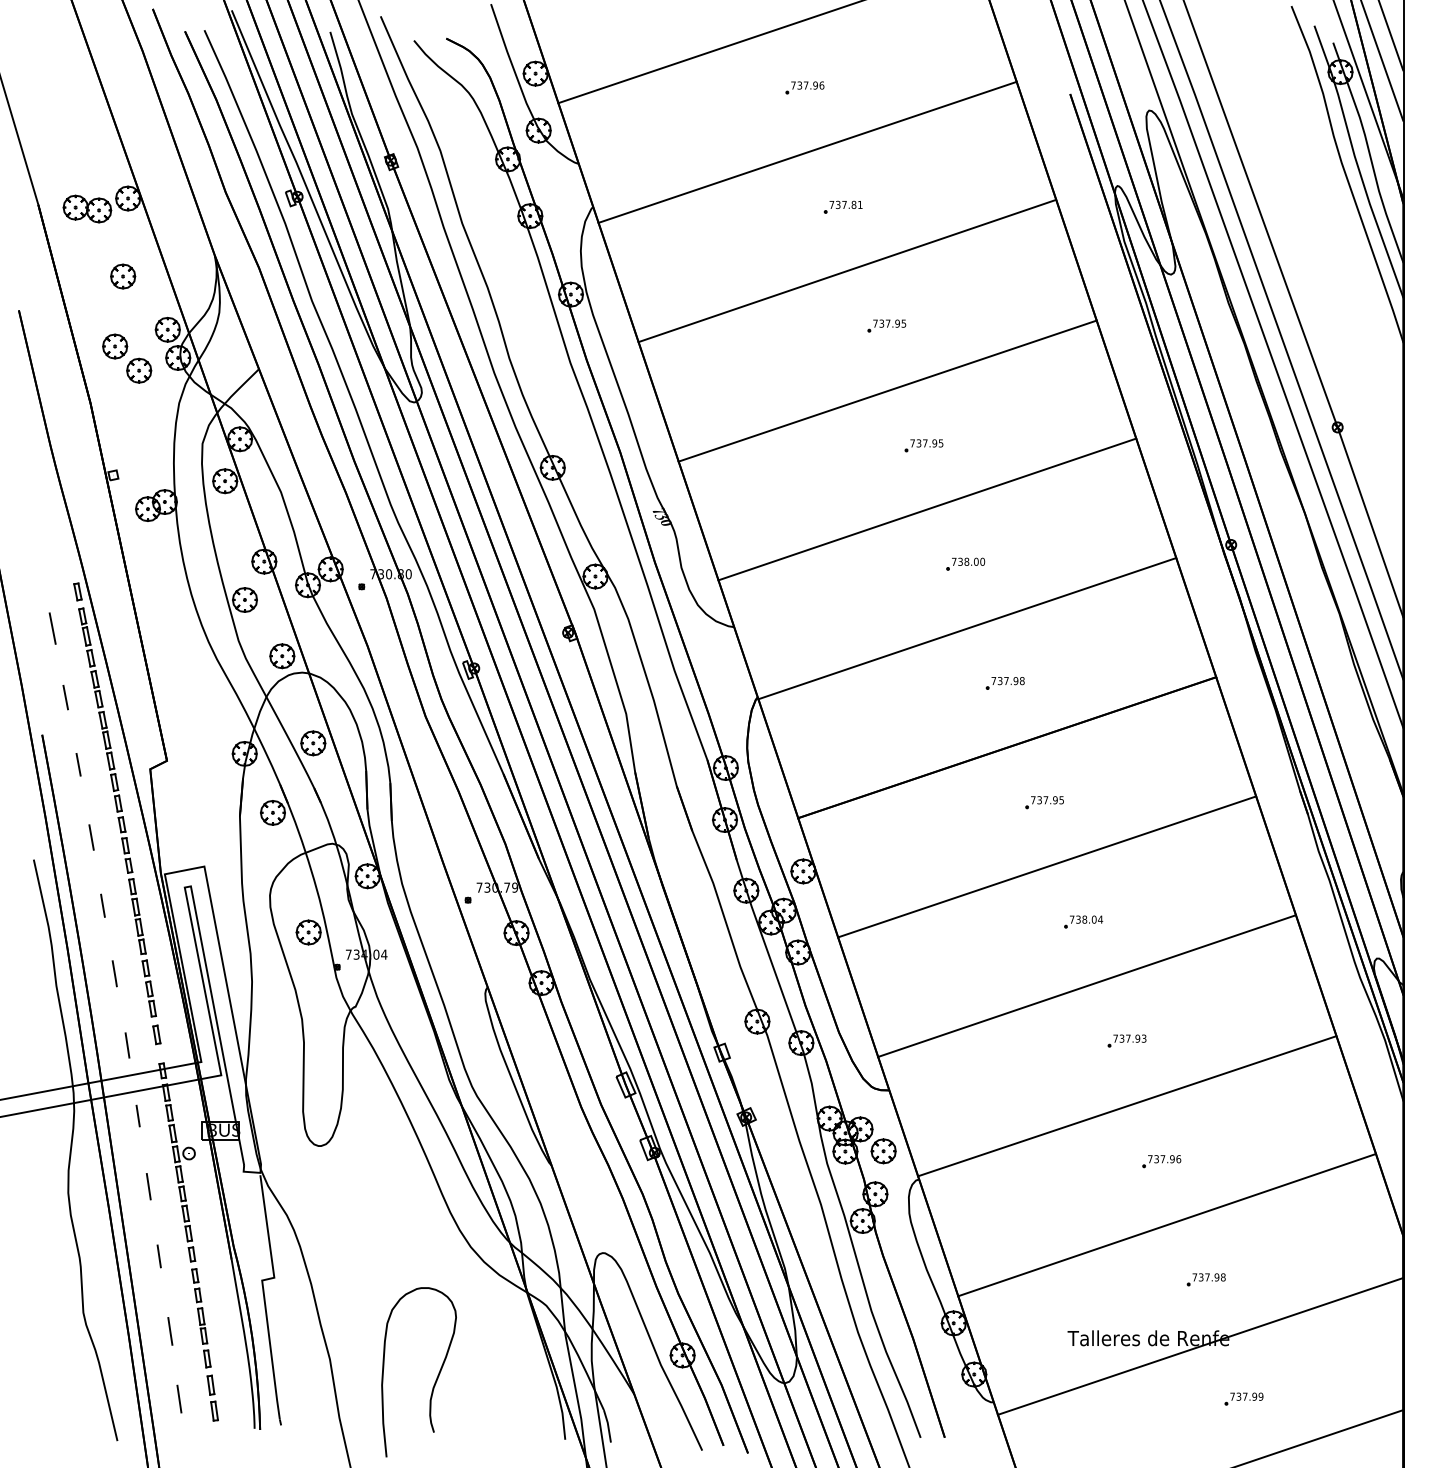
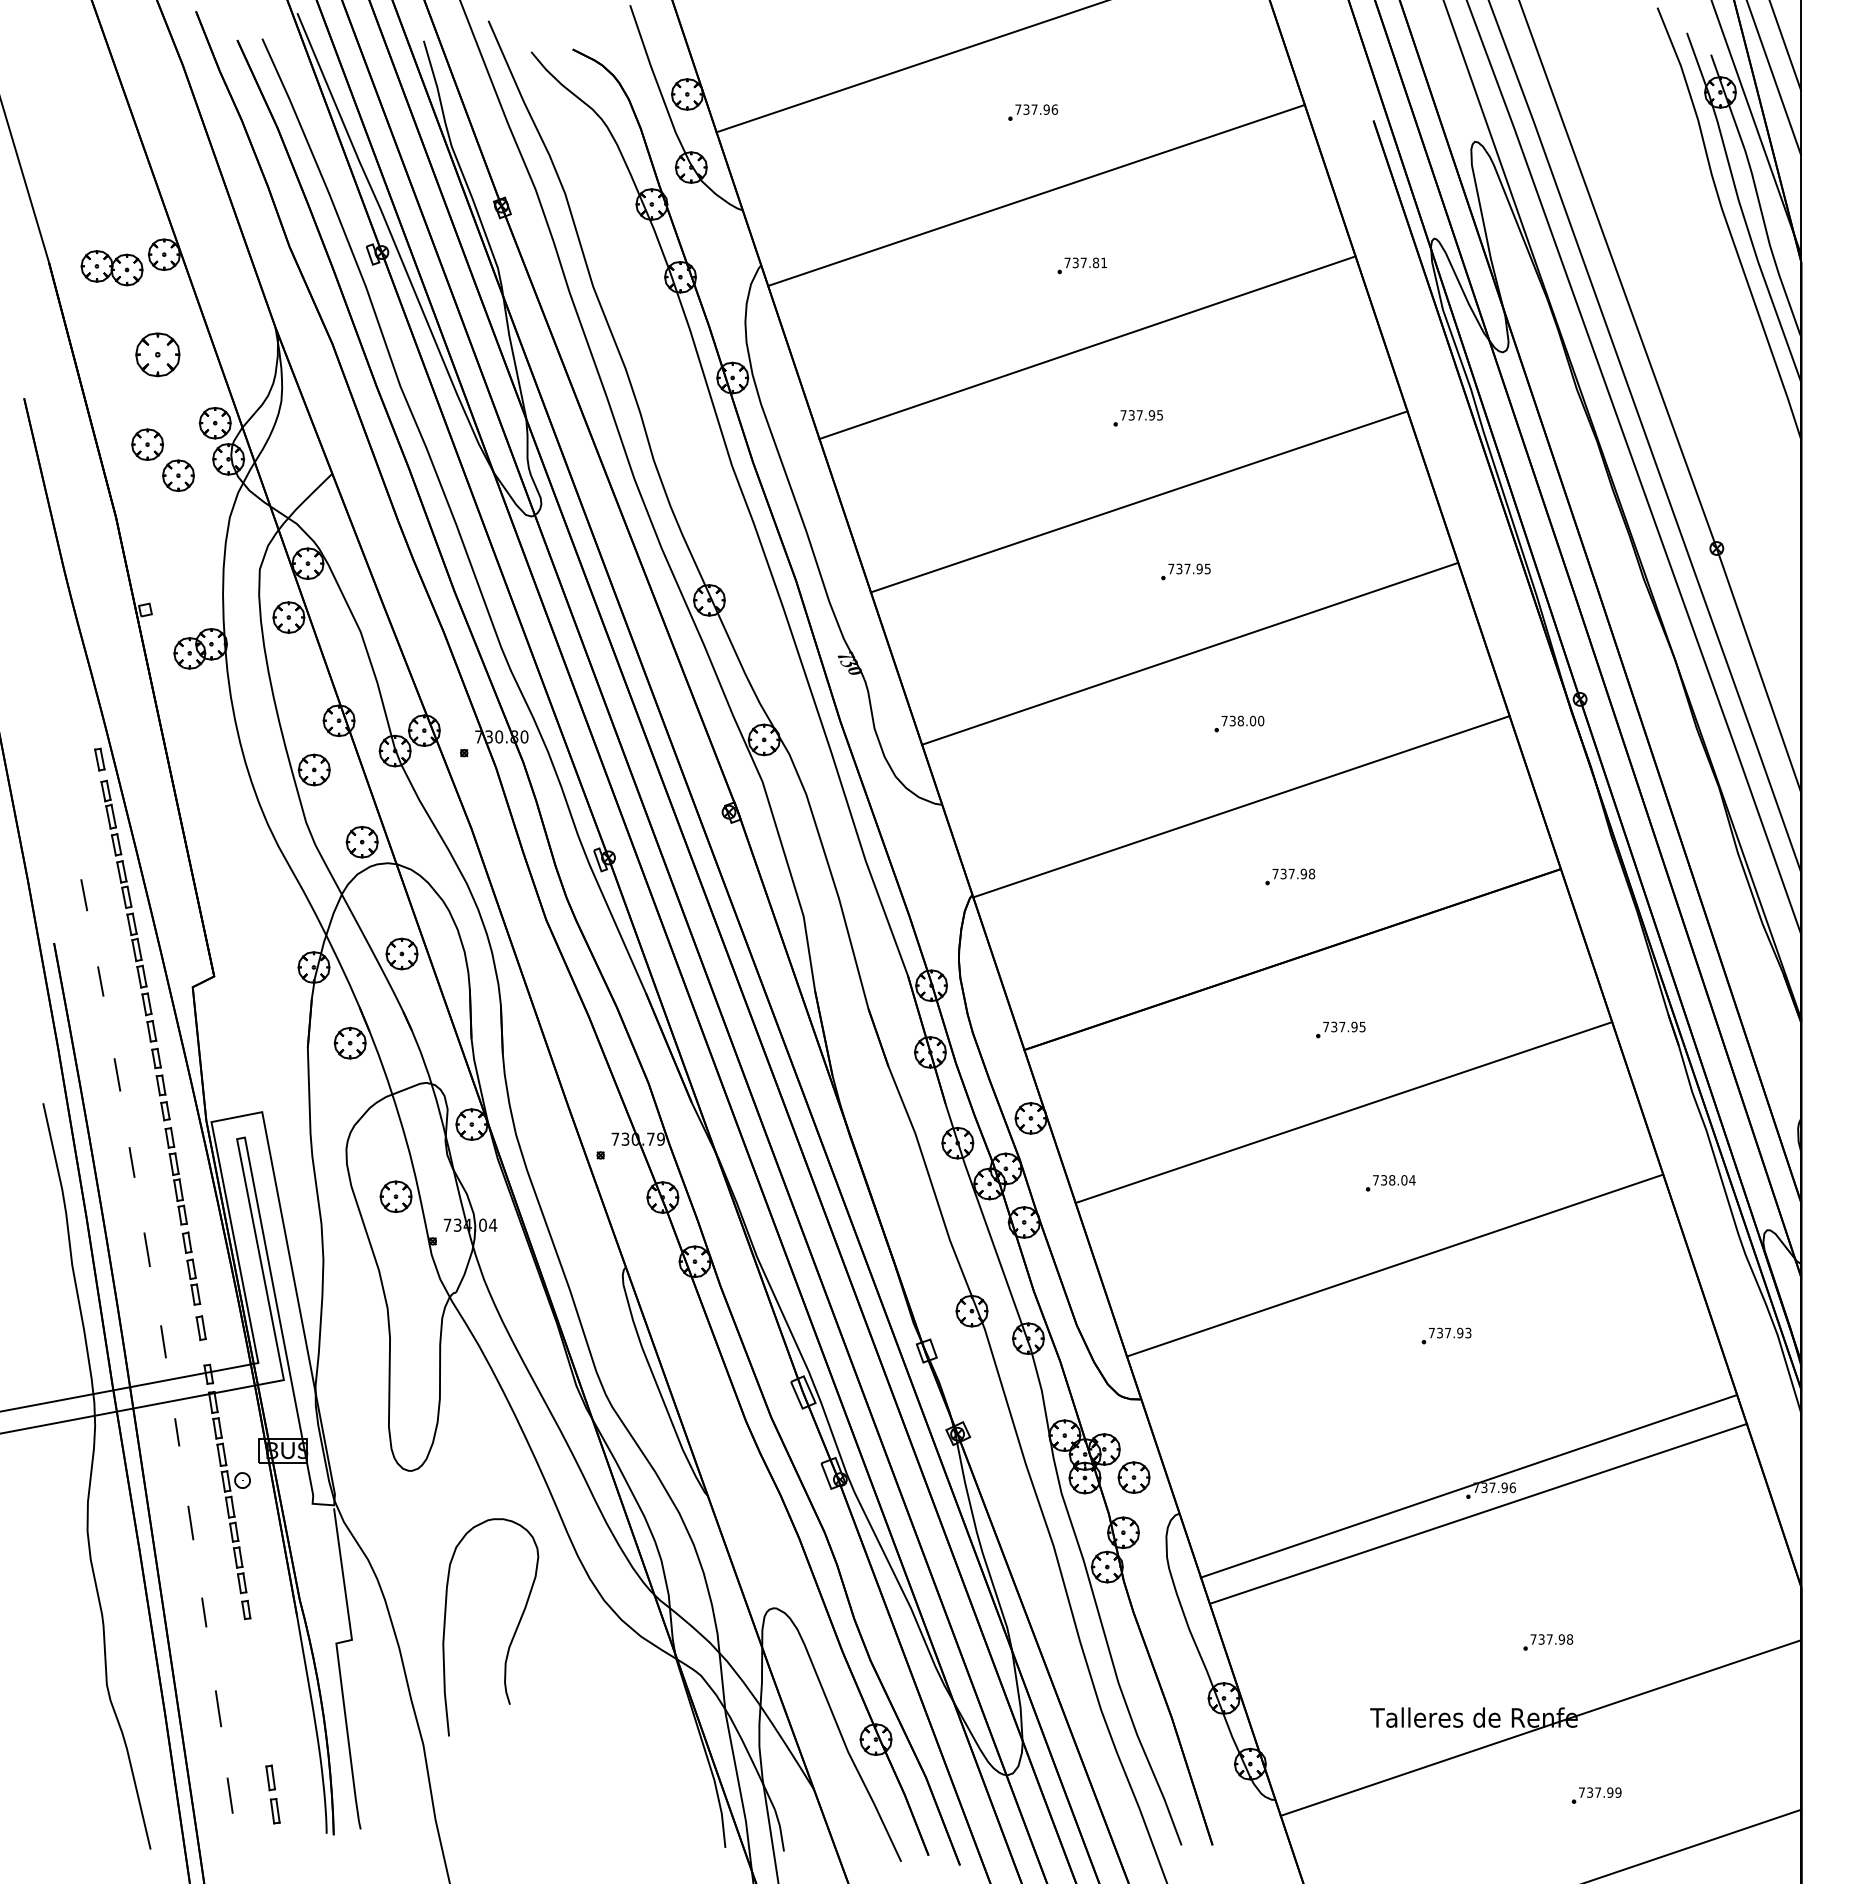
part: (122, 276) -> (157, 354), size x1.4
line: (52, 628) -> (67, 806), removed
line: (1127, 1106) -> (1478, 1513), moved
line: (1166, 1225) -> (1468, 1486), moved
part: (201, 1317) -> (258, 1691), removed
curve: (436, 1379) -> (512, 1636), moved

